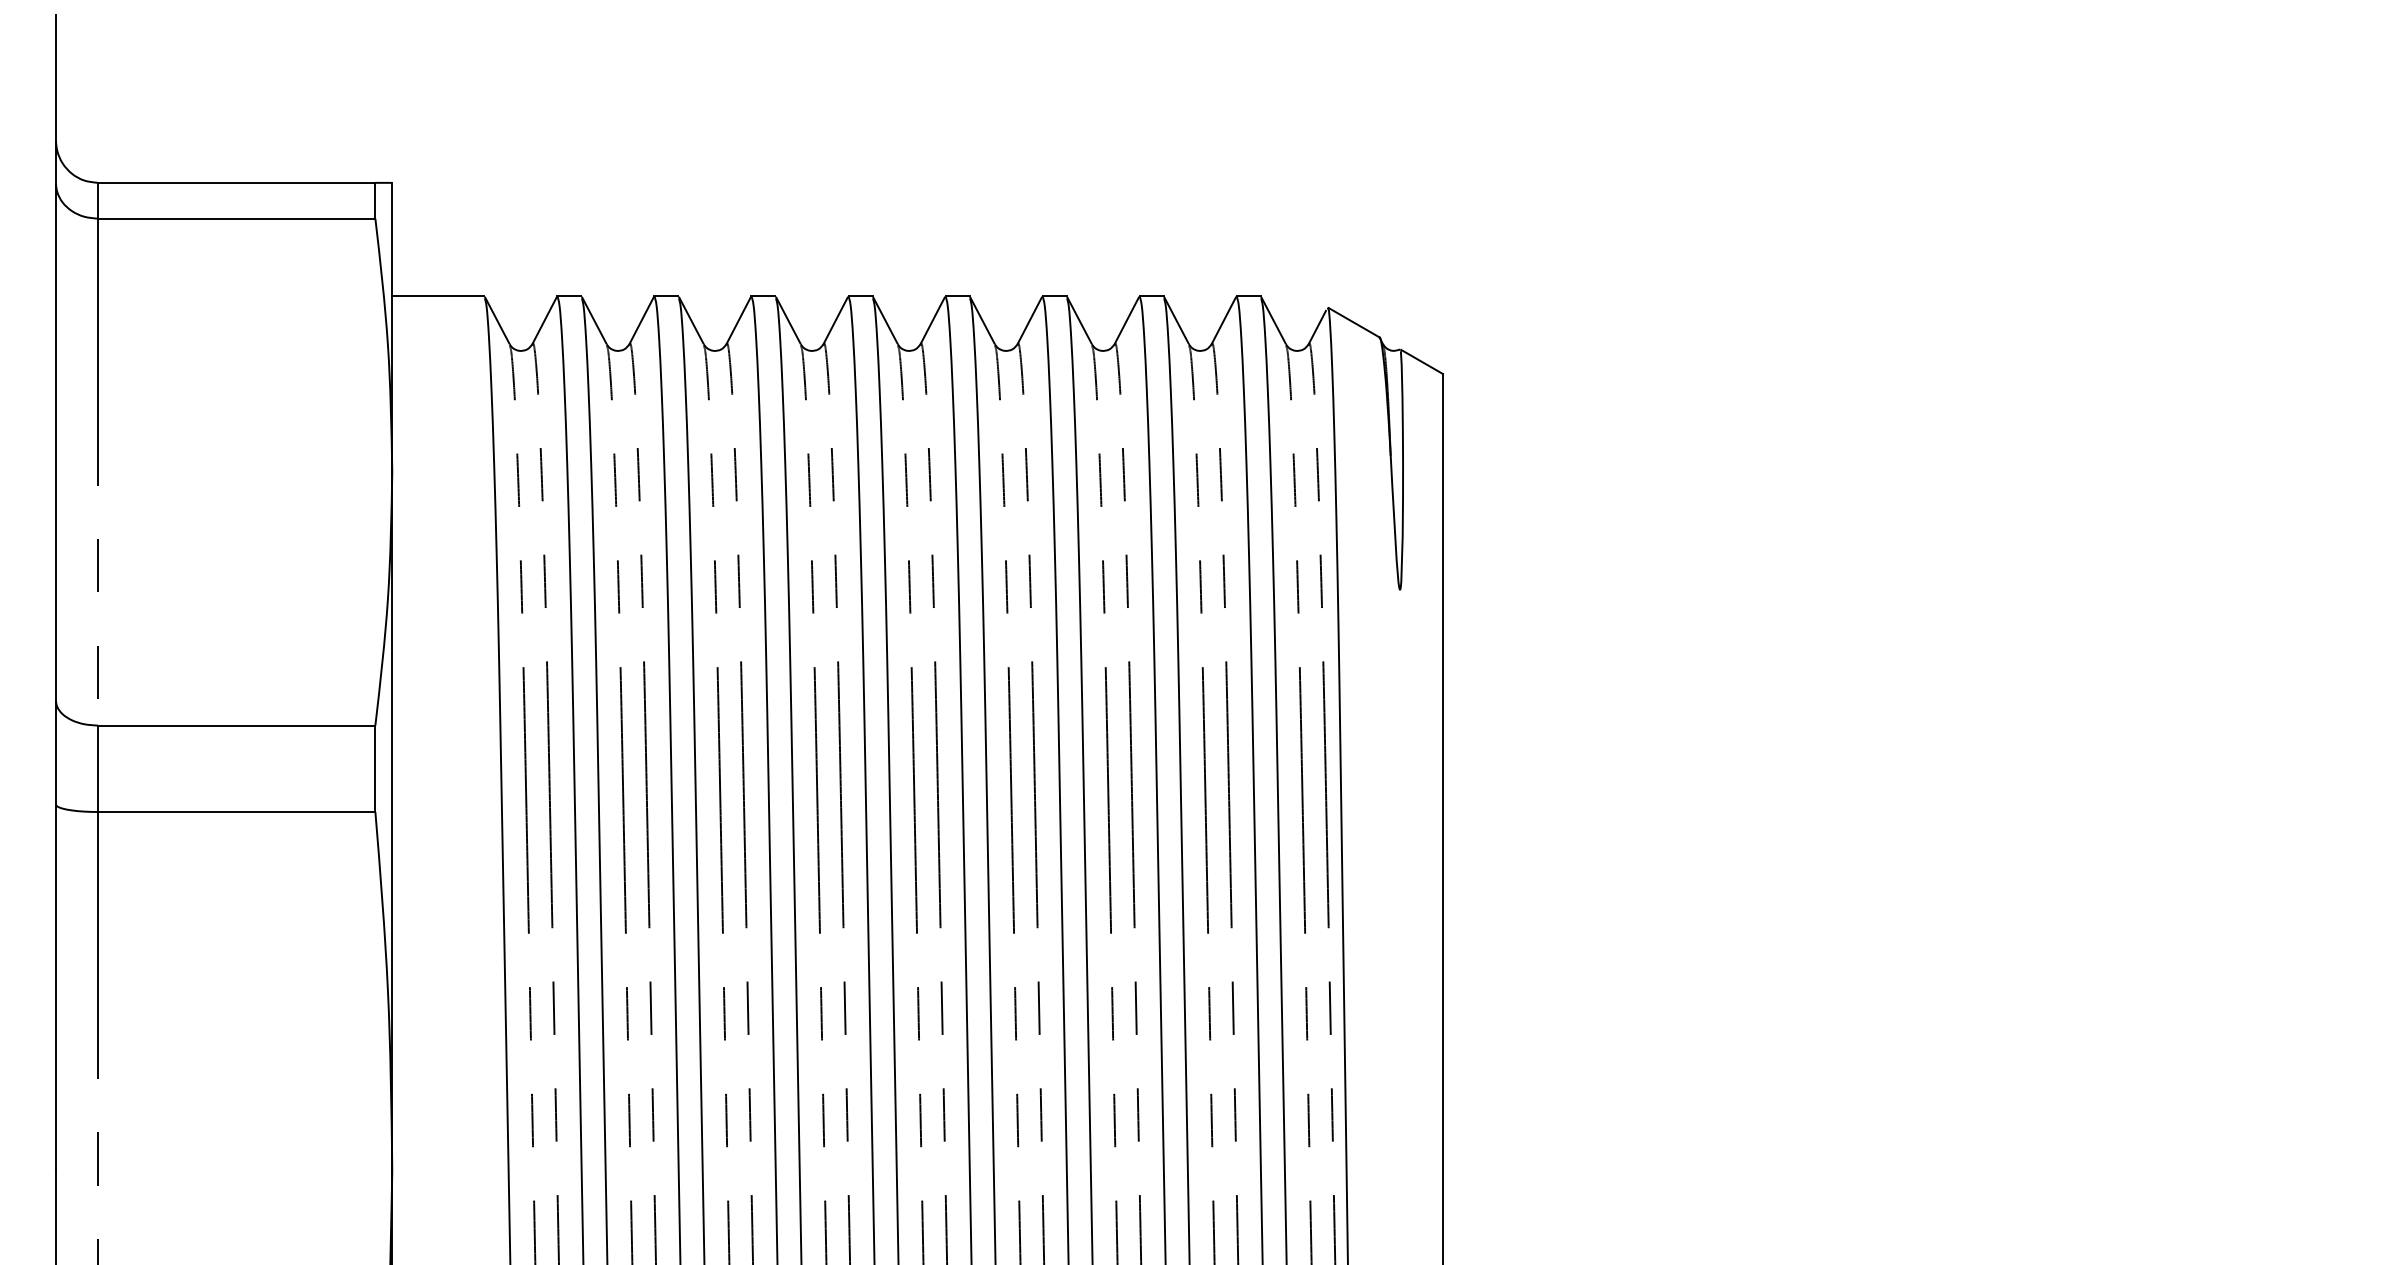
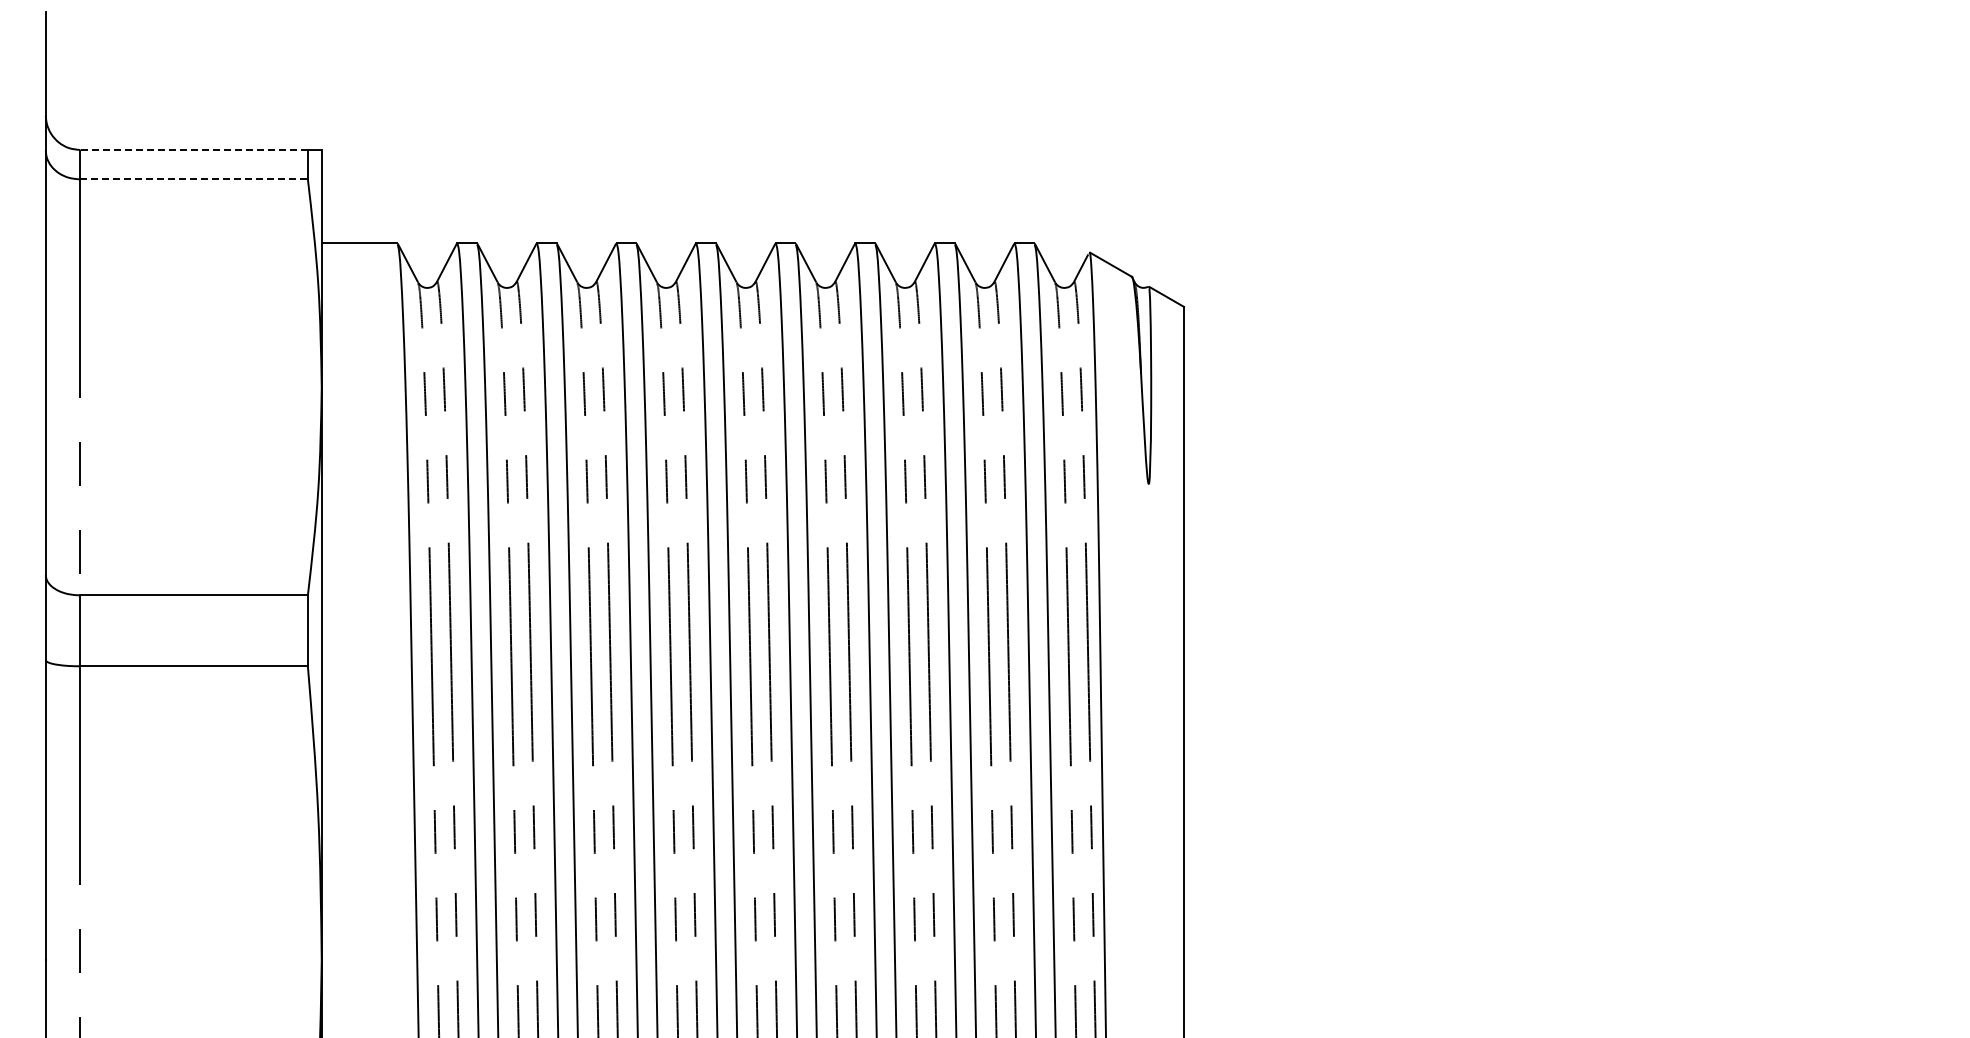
line: (237, 183) -> (194, 150), solid -> dashed
line: (237, 218) -> (194, 179), solid -> dashed

